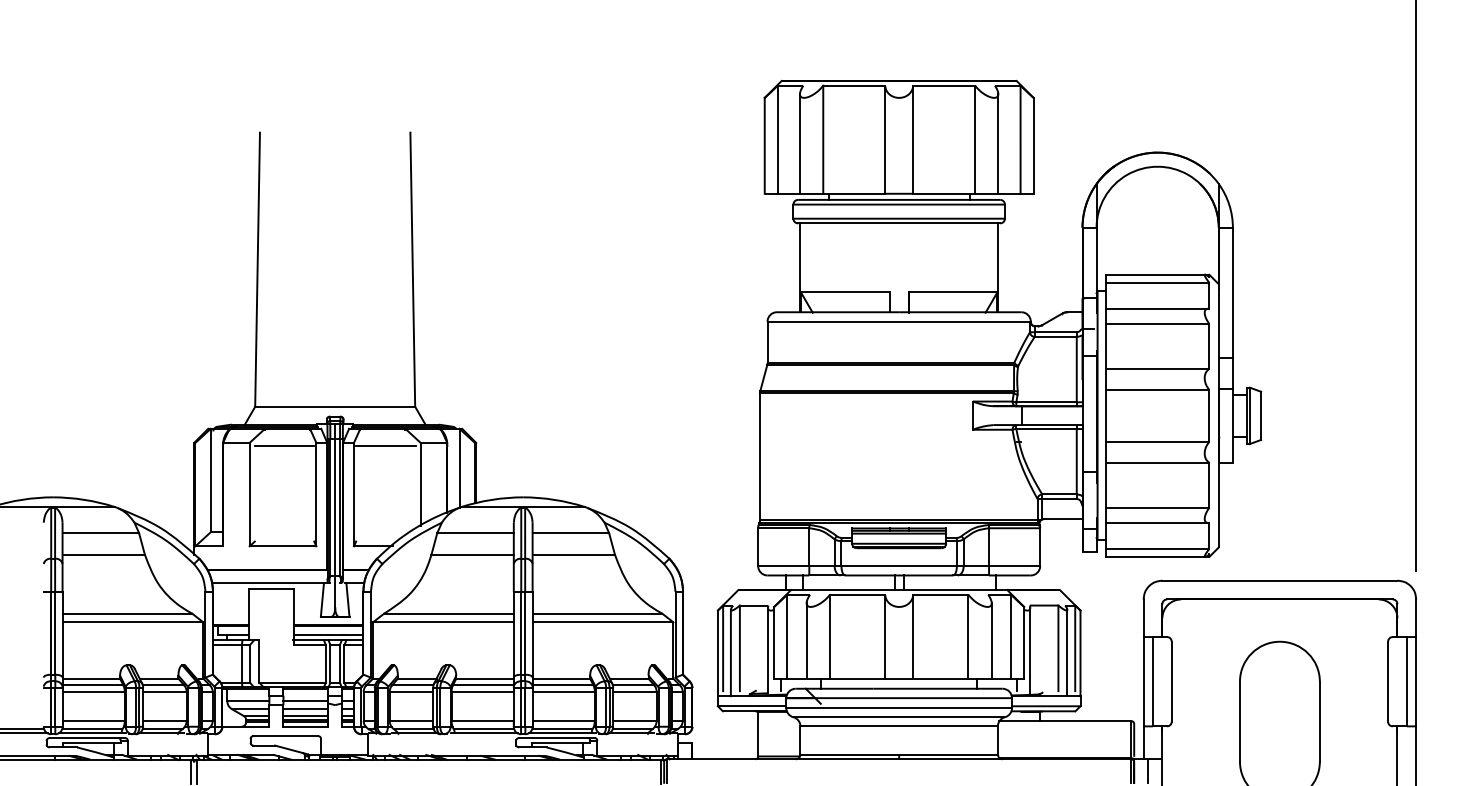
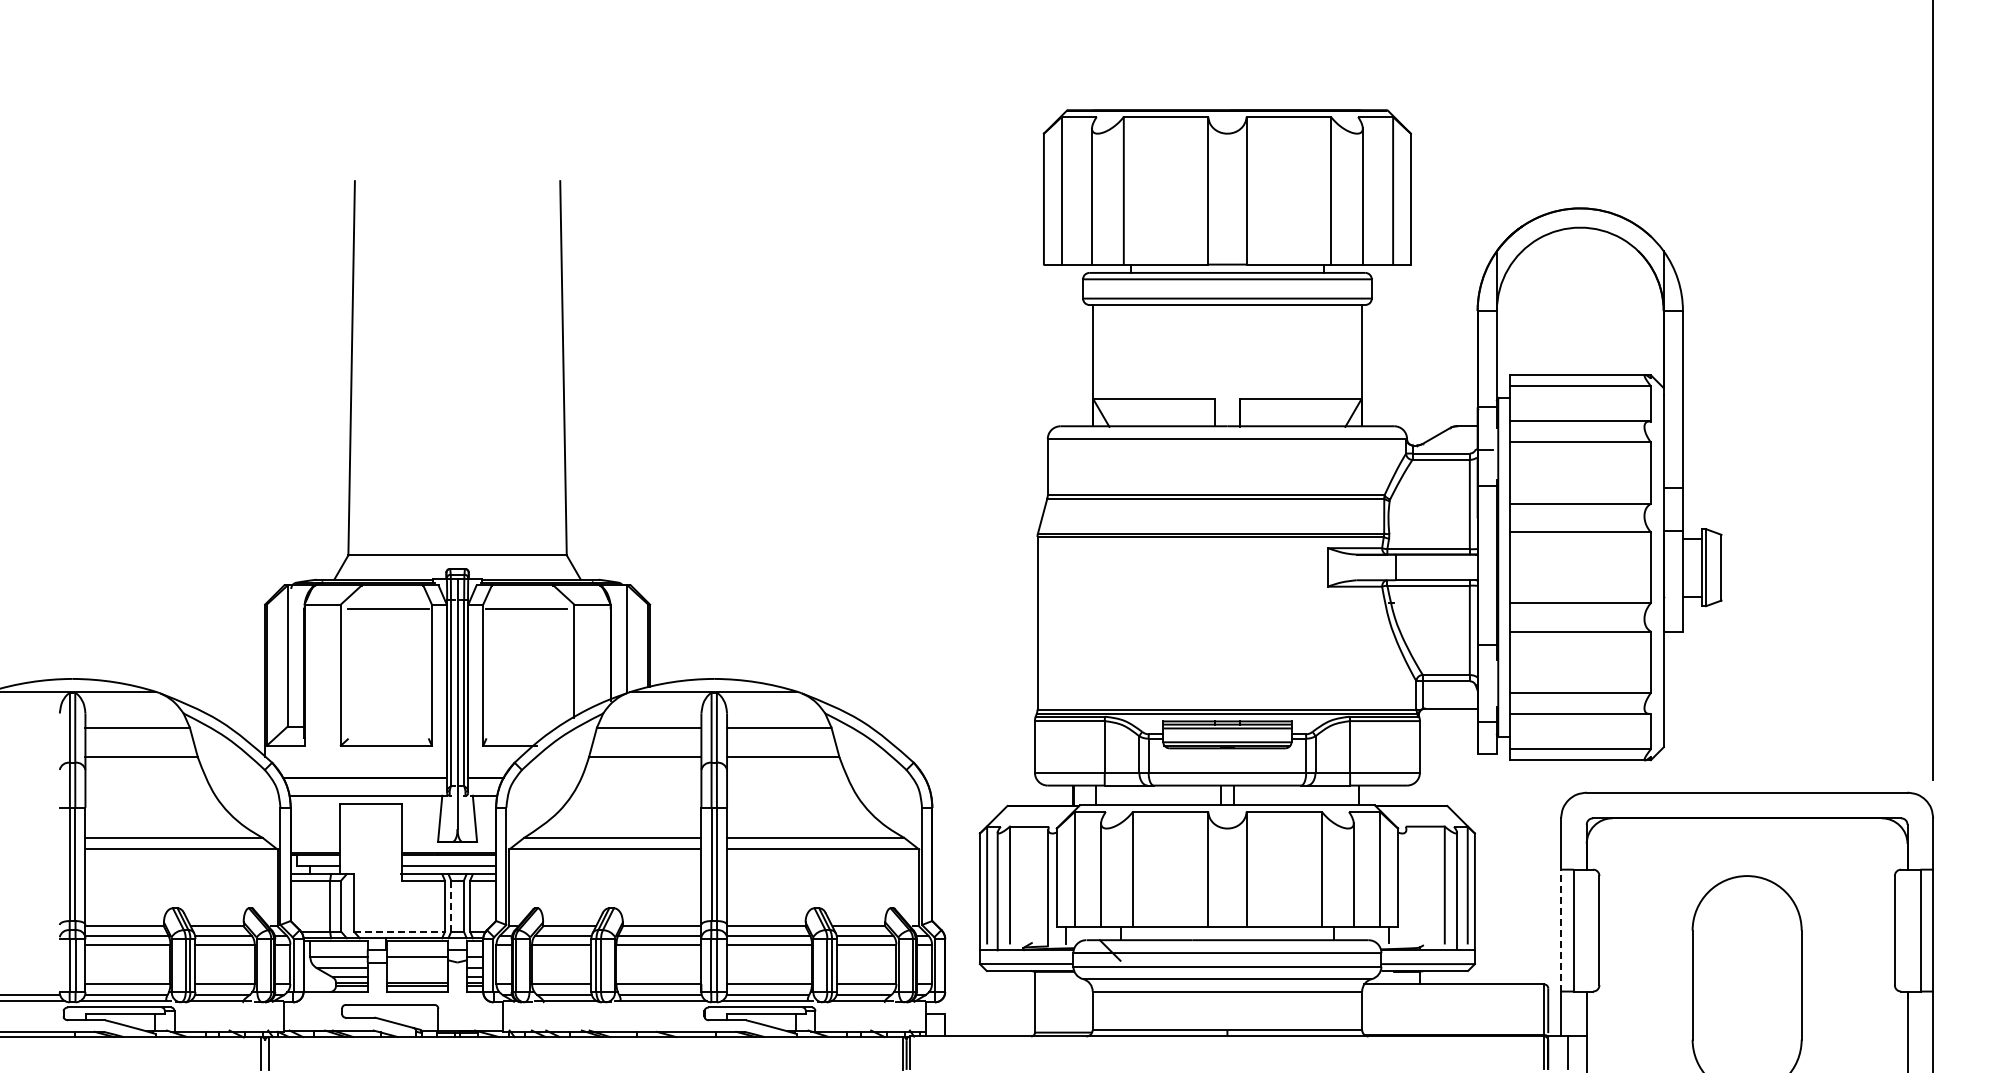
line: (1030, 650) -> (1406, 887), removed
line: (330, 664) -> (451, 906), solid -> dashed
line: (1143, 681) -> (1561, 930), solid -> dashed
line: (293, 682) -> (400, 931), solid -> dashed
line: (305, 709) -> (417, 968), removed
line: (305, 716) -> (417, 977), removed

